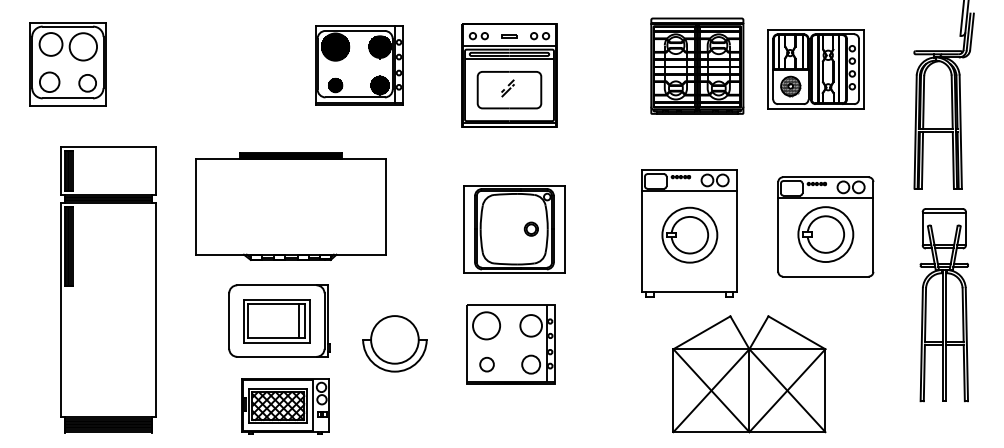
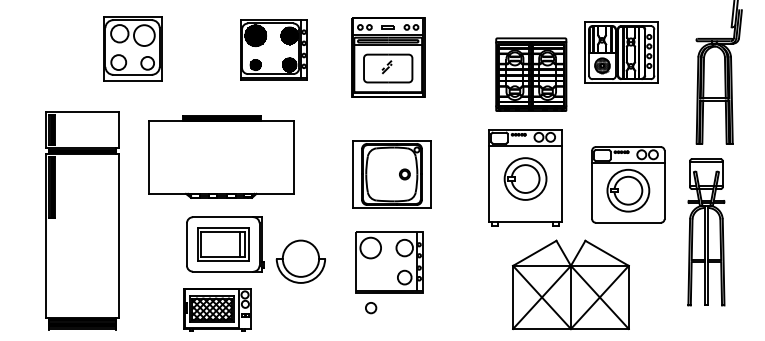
part: (67, 64) -> (132, 49), moved
part: (697, 65) -> (531, 74), moved
part: (825, 226) -> (628, 184), moved
part: (943, 305) -> (705, 232), moved
part: (279, 320) -> (225, 243), moved
circle: (486, 364) -> (370, 307), moved

